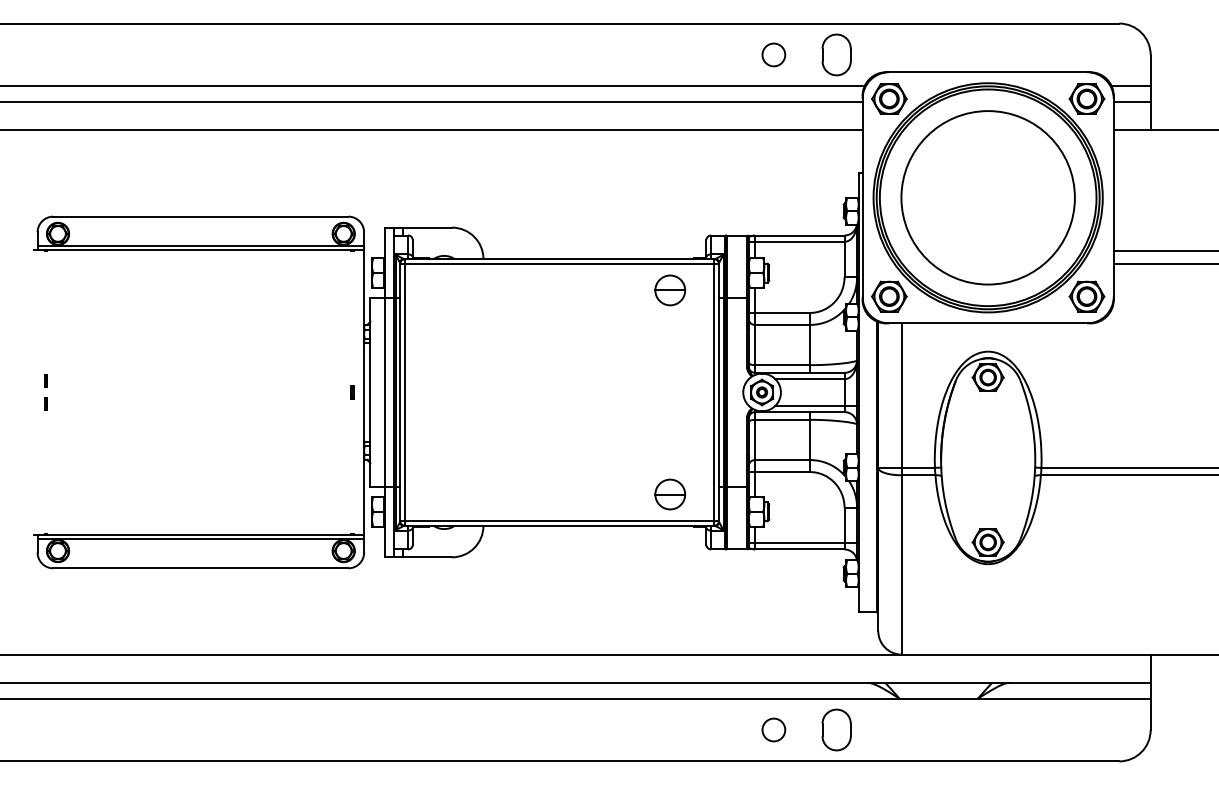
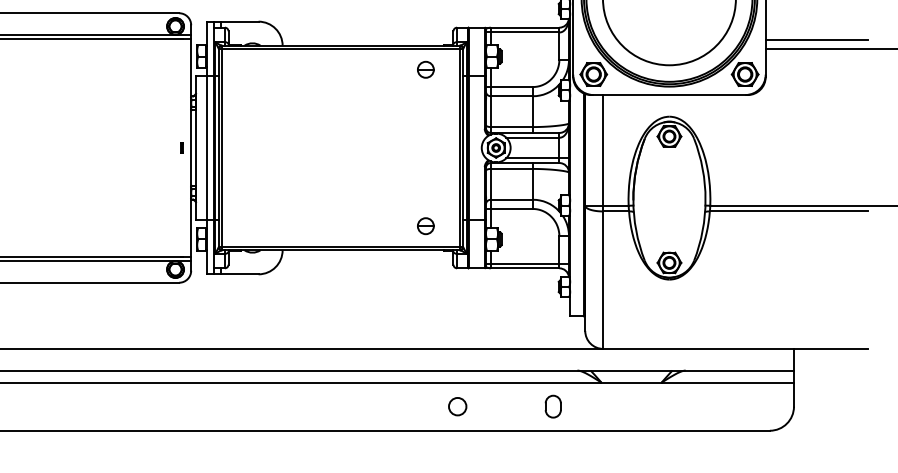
part: (670, 290) -> (425, 69), size x0.7
part: (670, 494) -> (425, 226), size x0.7
circle: (773, 729) -> (457, 406), moved
part: (836, 729) -> (553, 406), size x0.7

